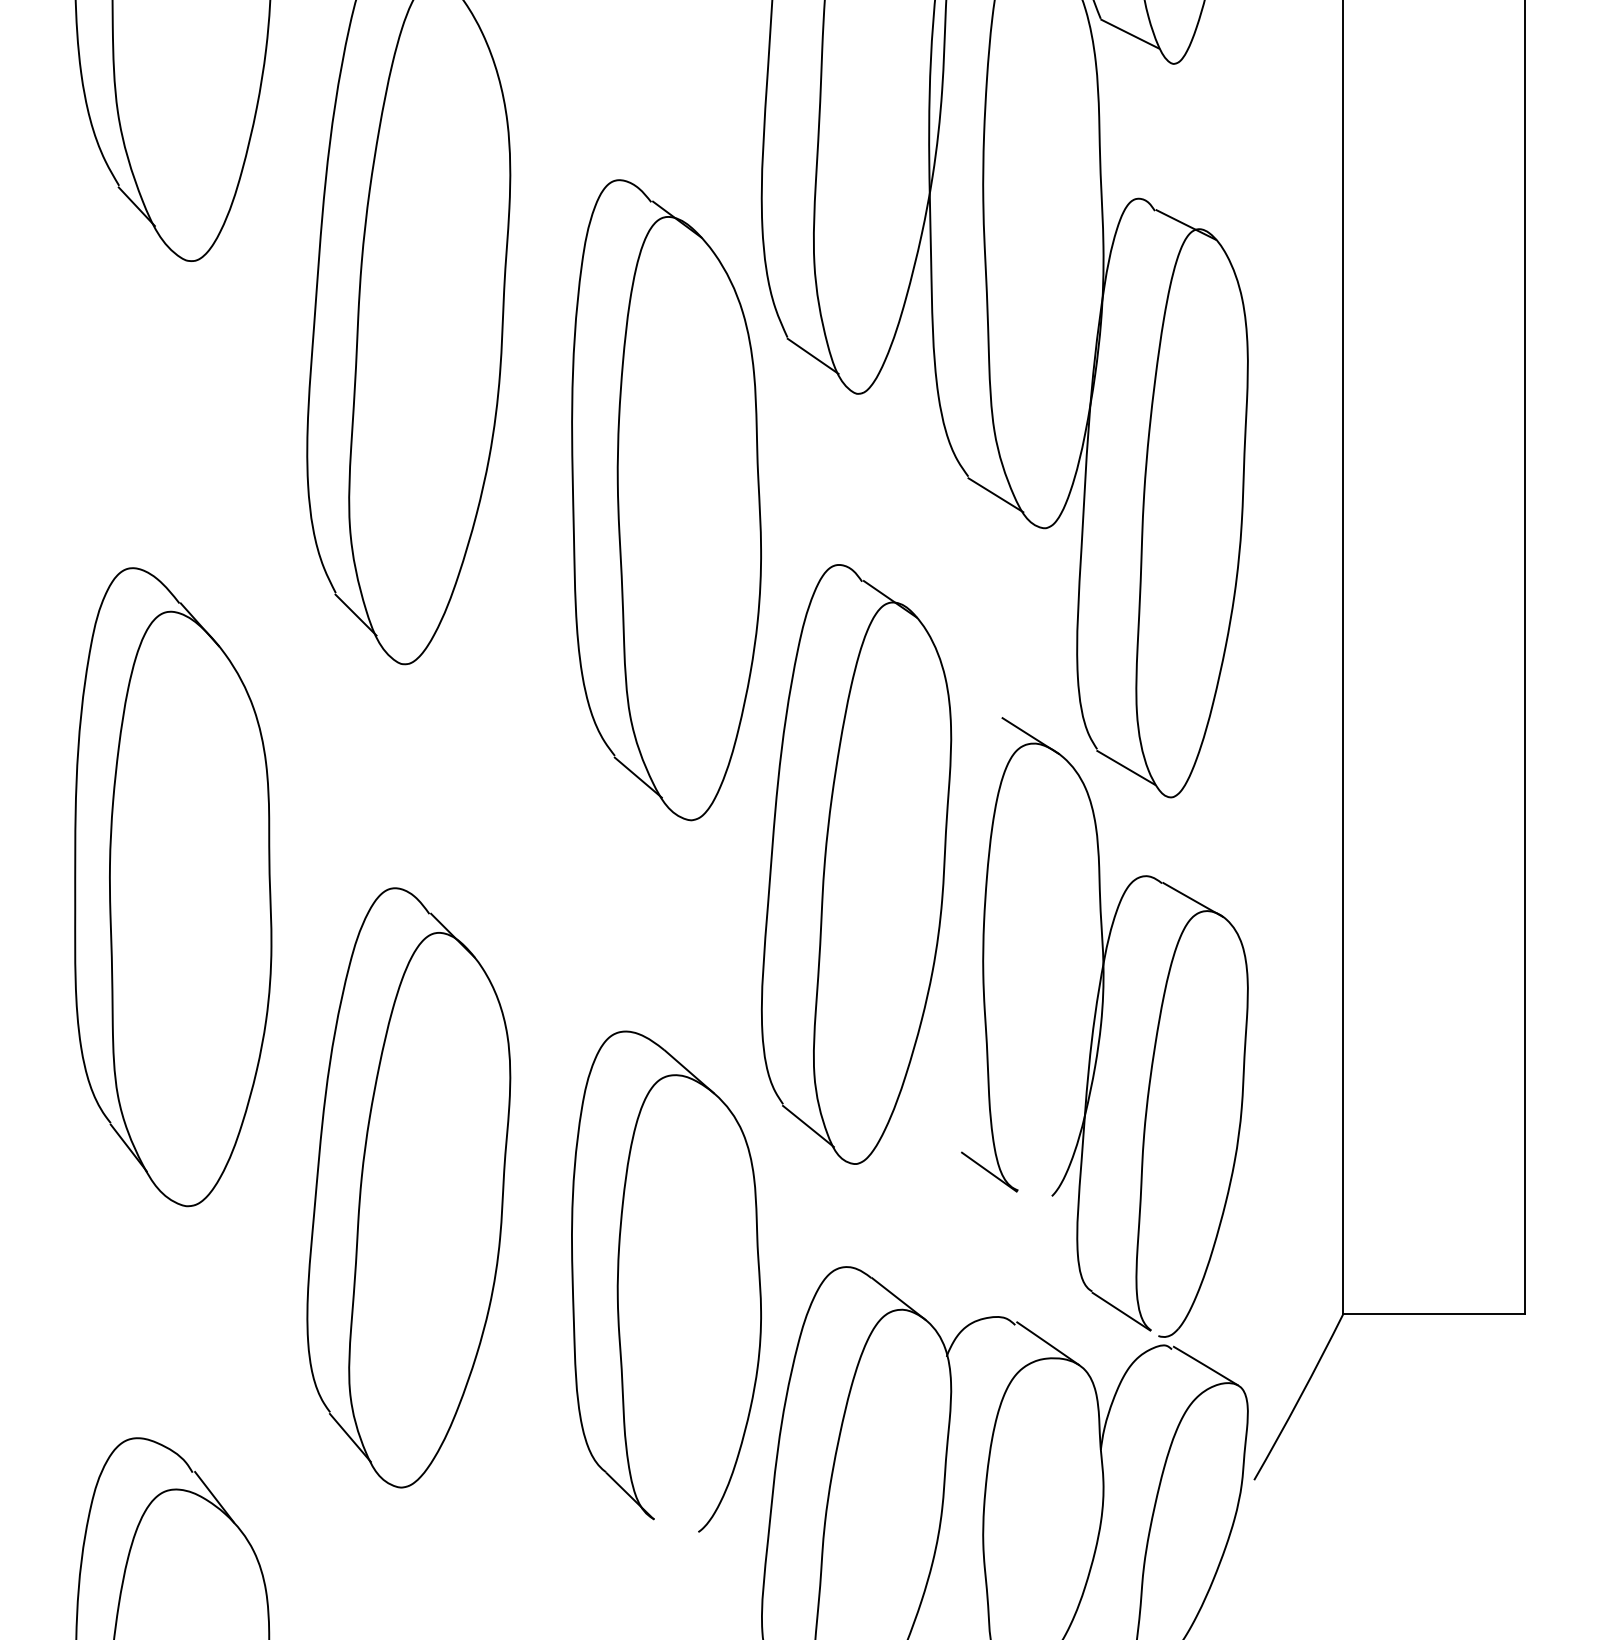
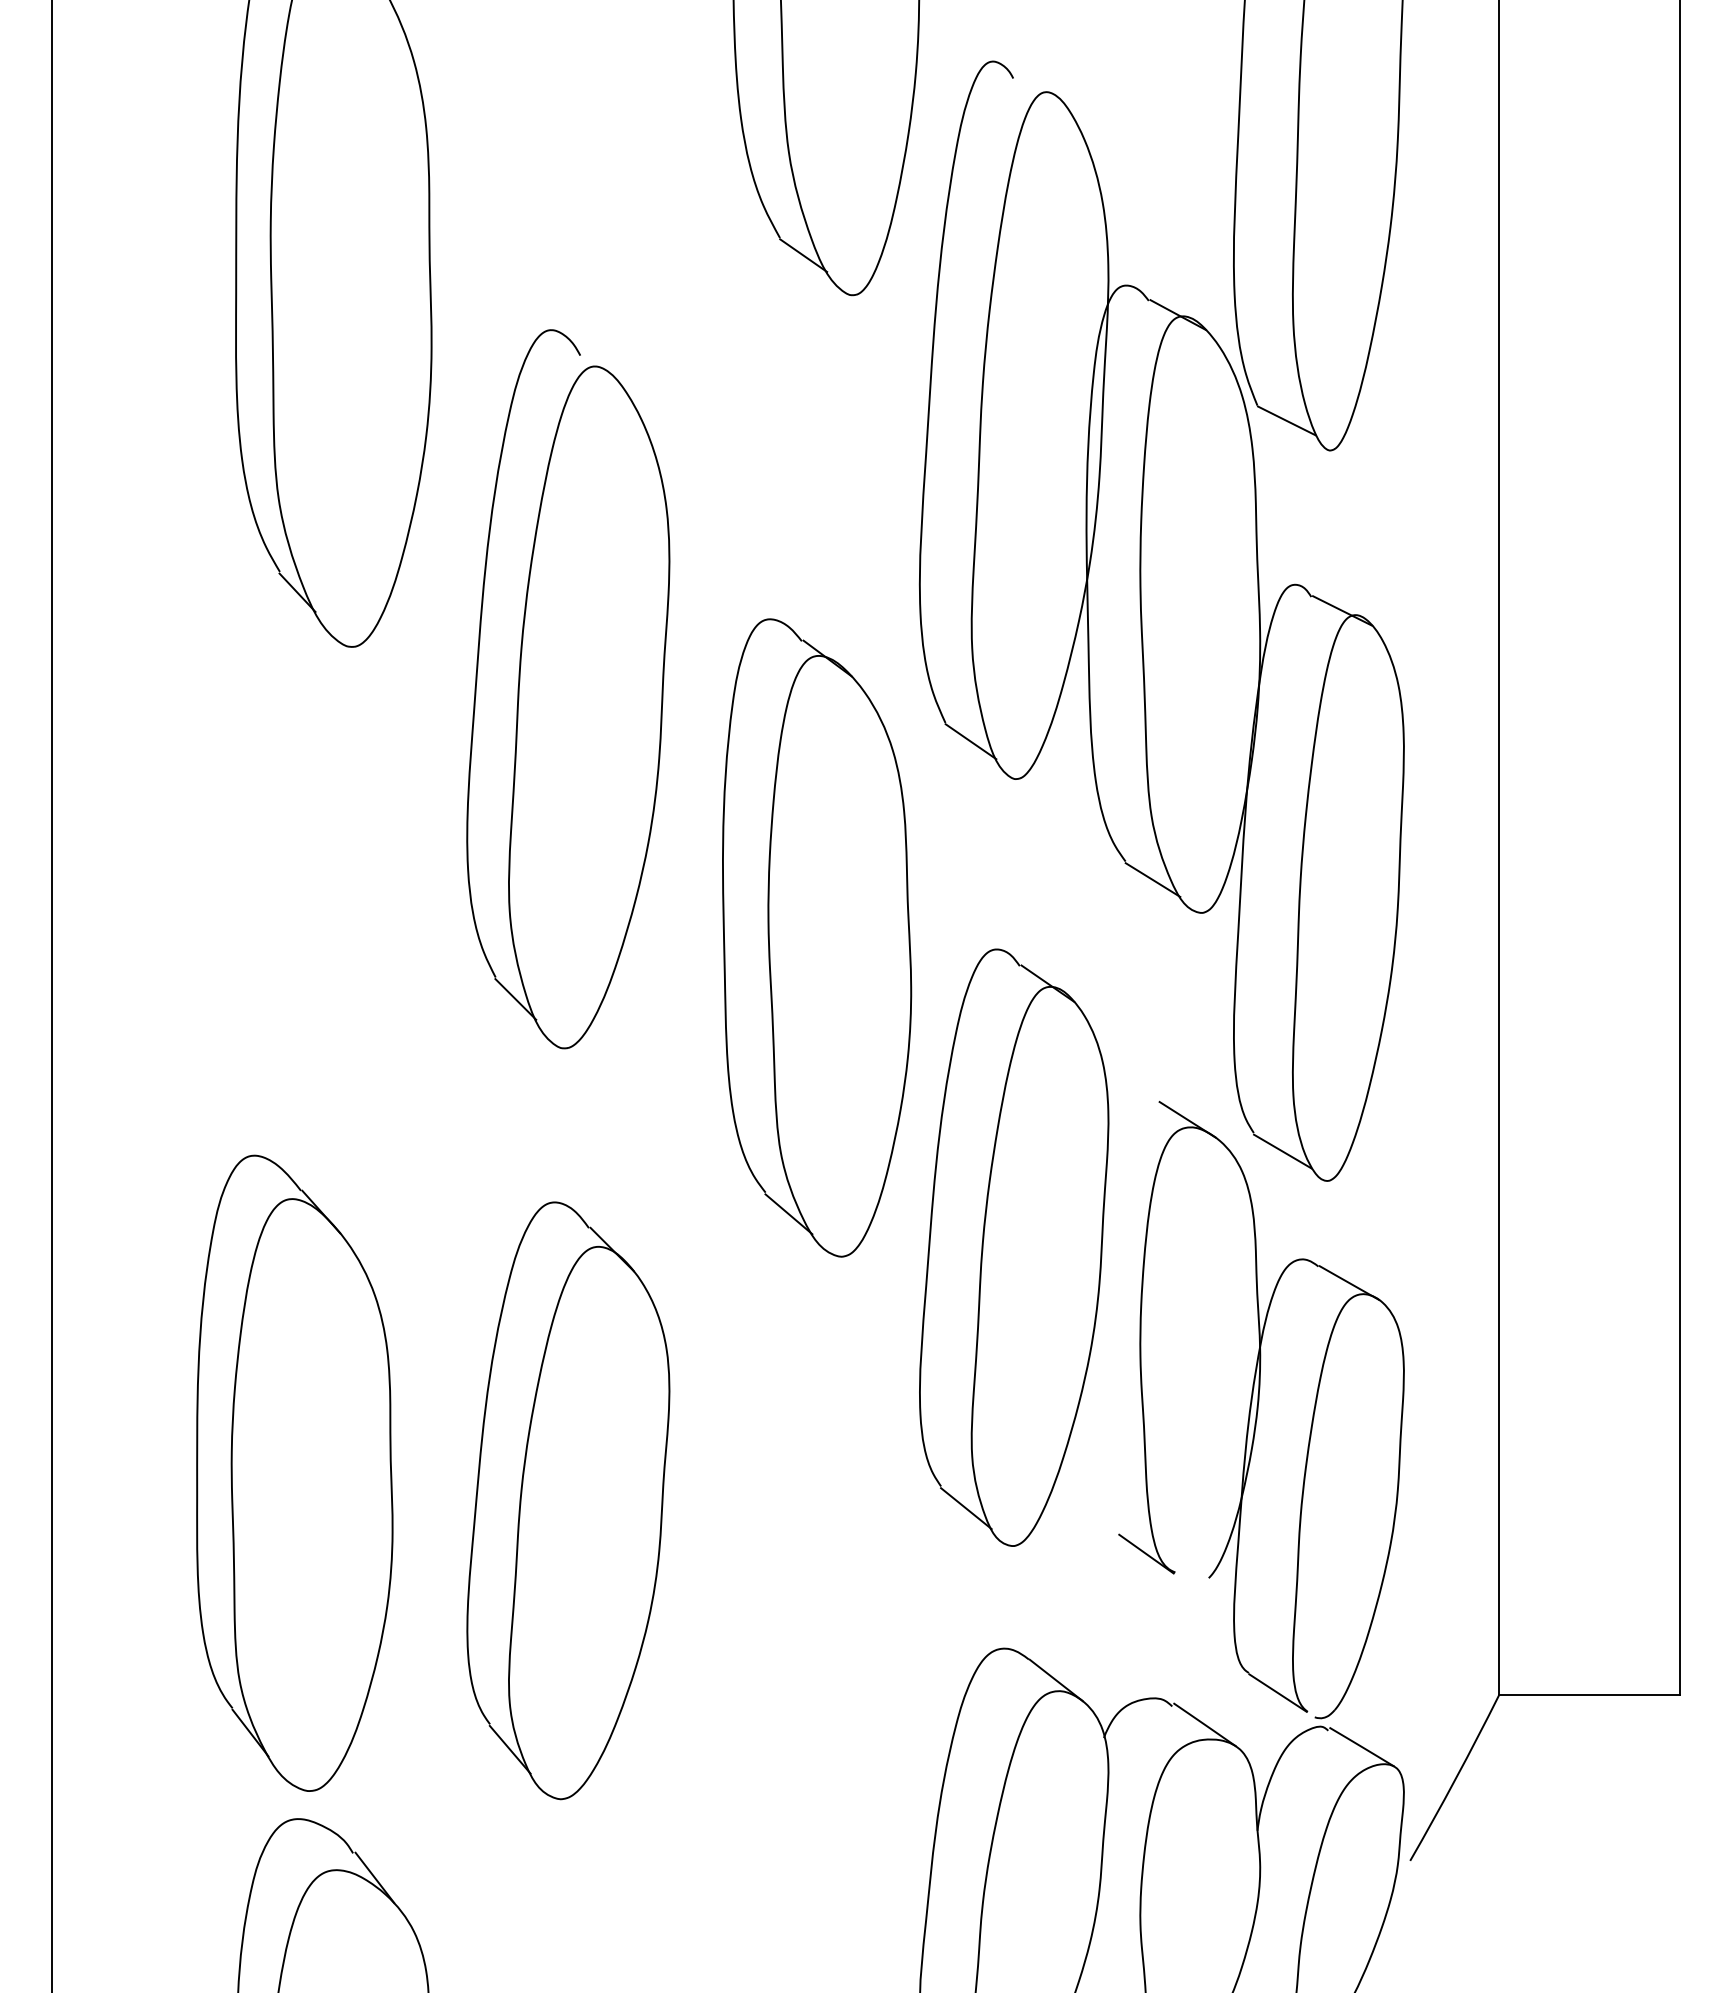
part: (667, 499) -> (817, 937), moved
part: (172, 886) -> (294, 1472), moved
part: (408, 1187) -> (568, 1500), moved
part: (618, 1281) -> (777, 1663), removed

